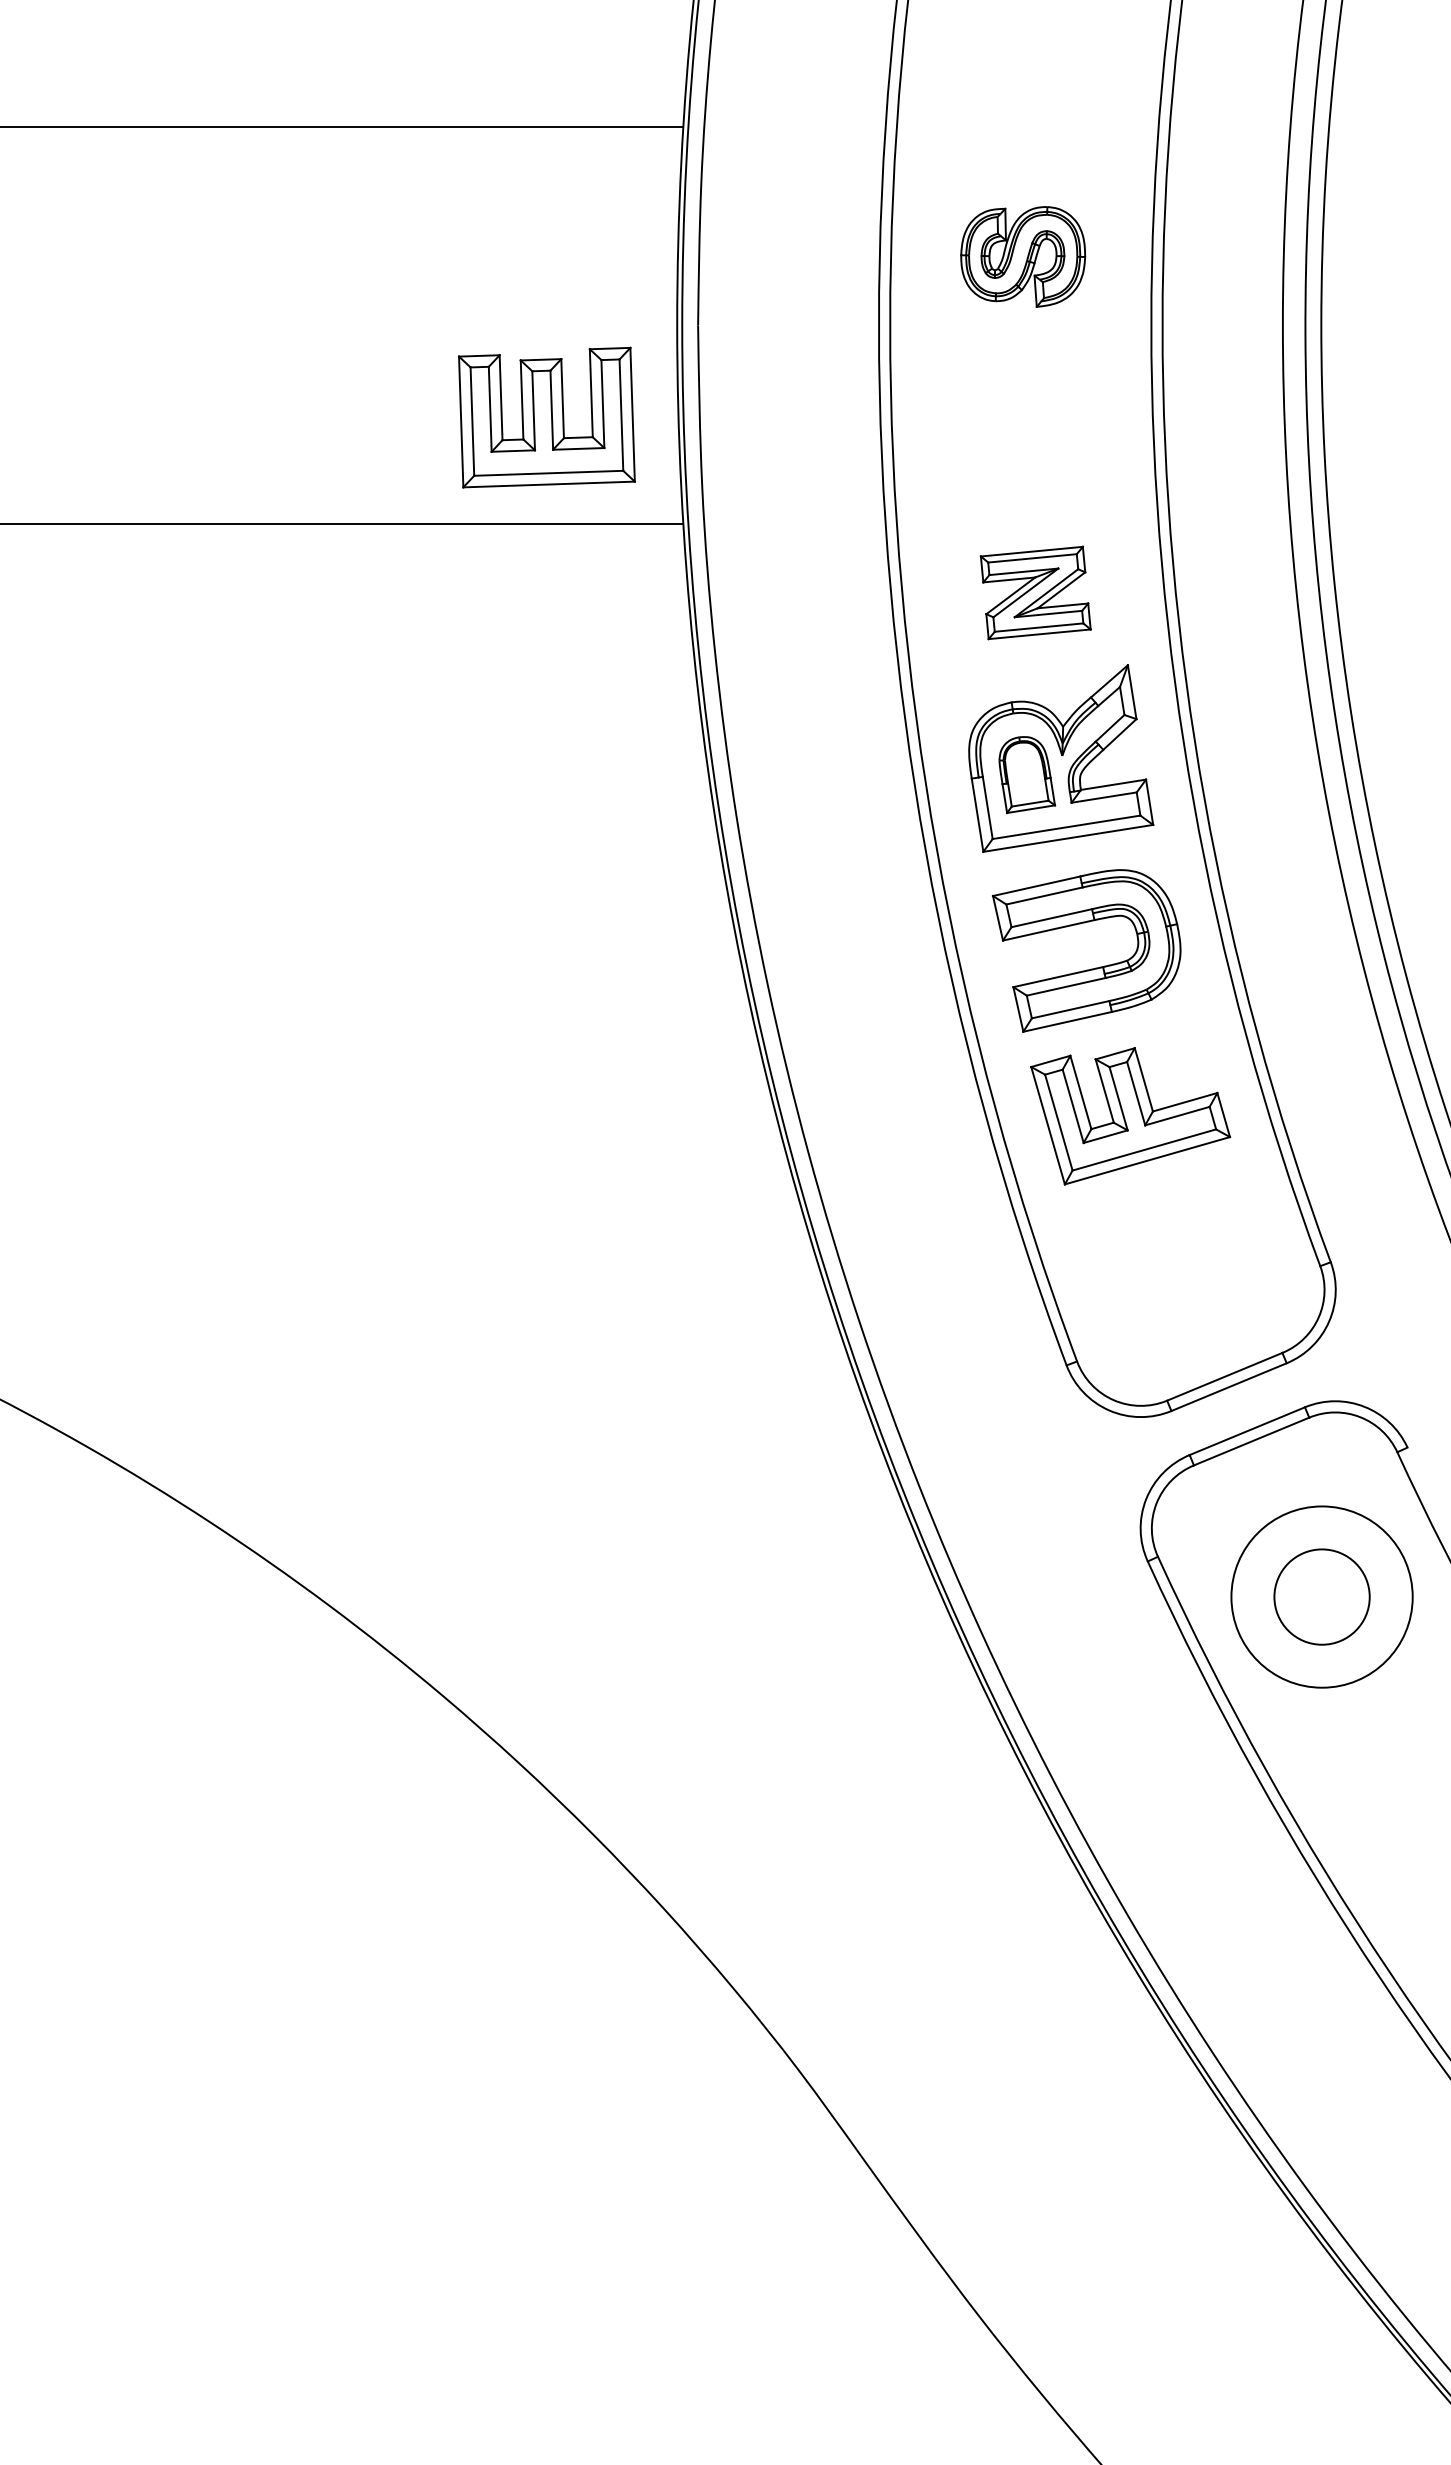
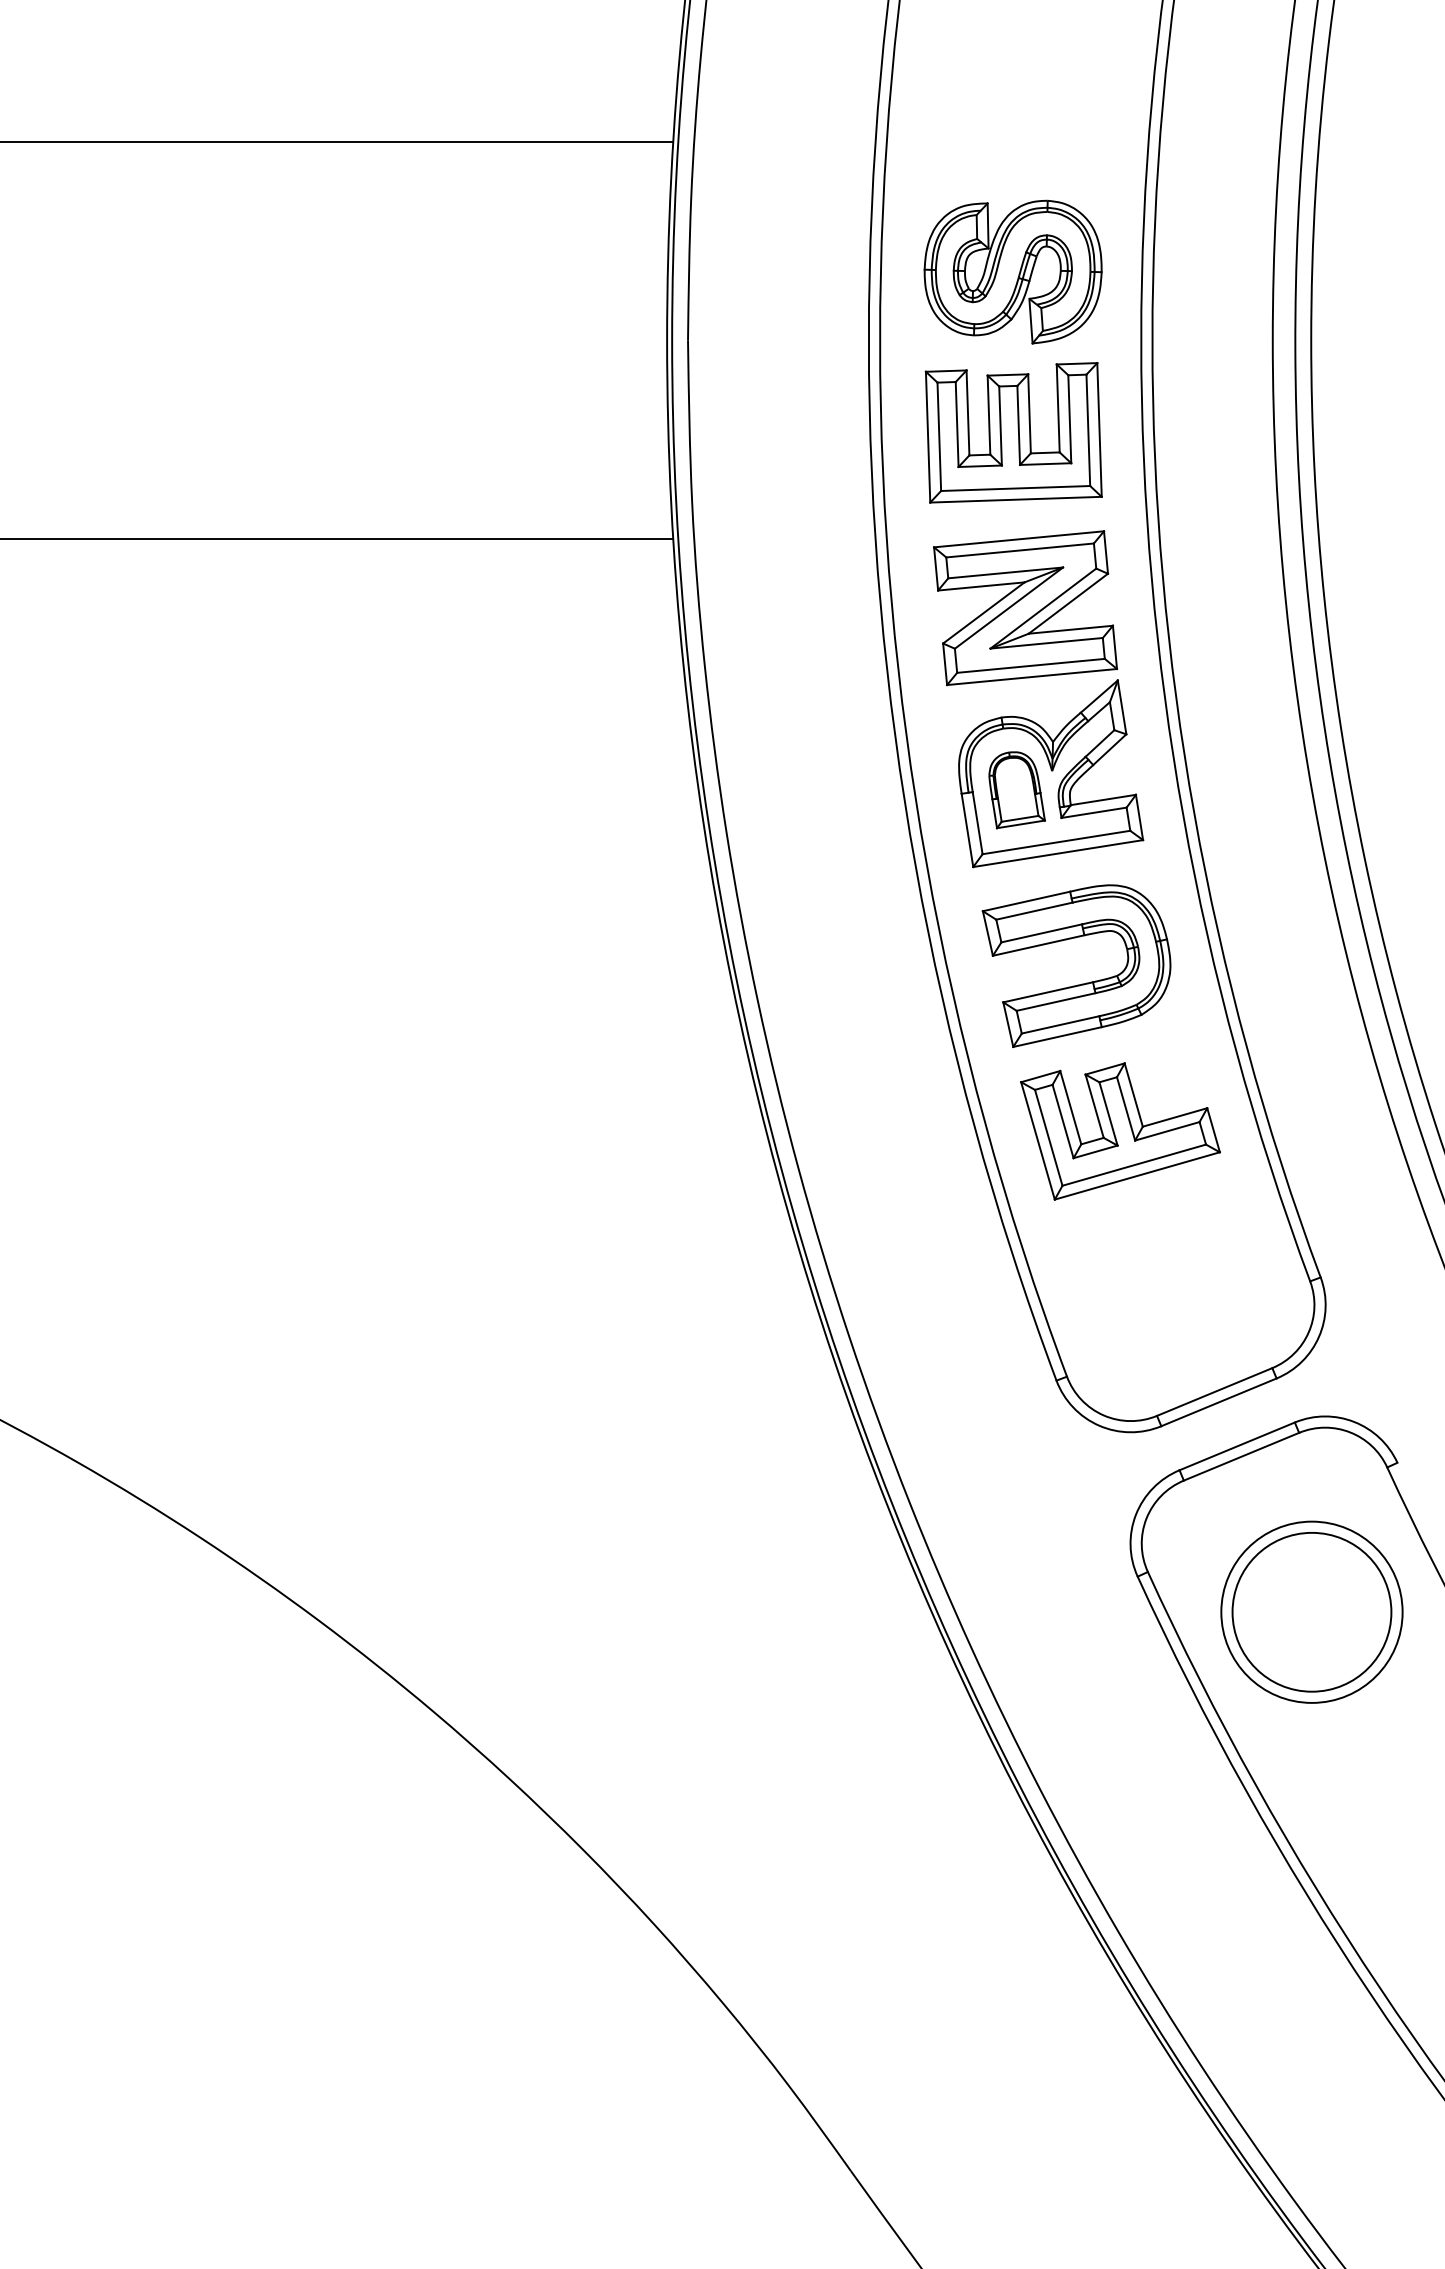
part: (1022, 256) -> (1012, 271), size x1.43
part: (546, 417) -> (1013, 432), moved
part: (1035, 592) -> (1025, 607), size x1.67
circle: (1321, 1596) -> (1311, 1611), size x1.67

